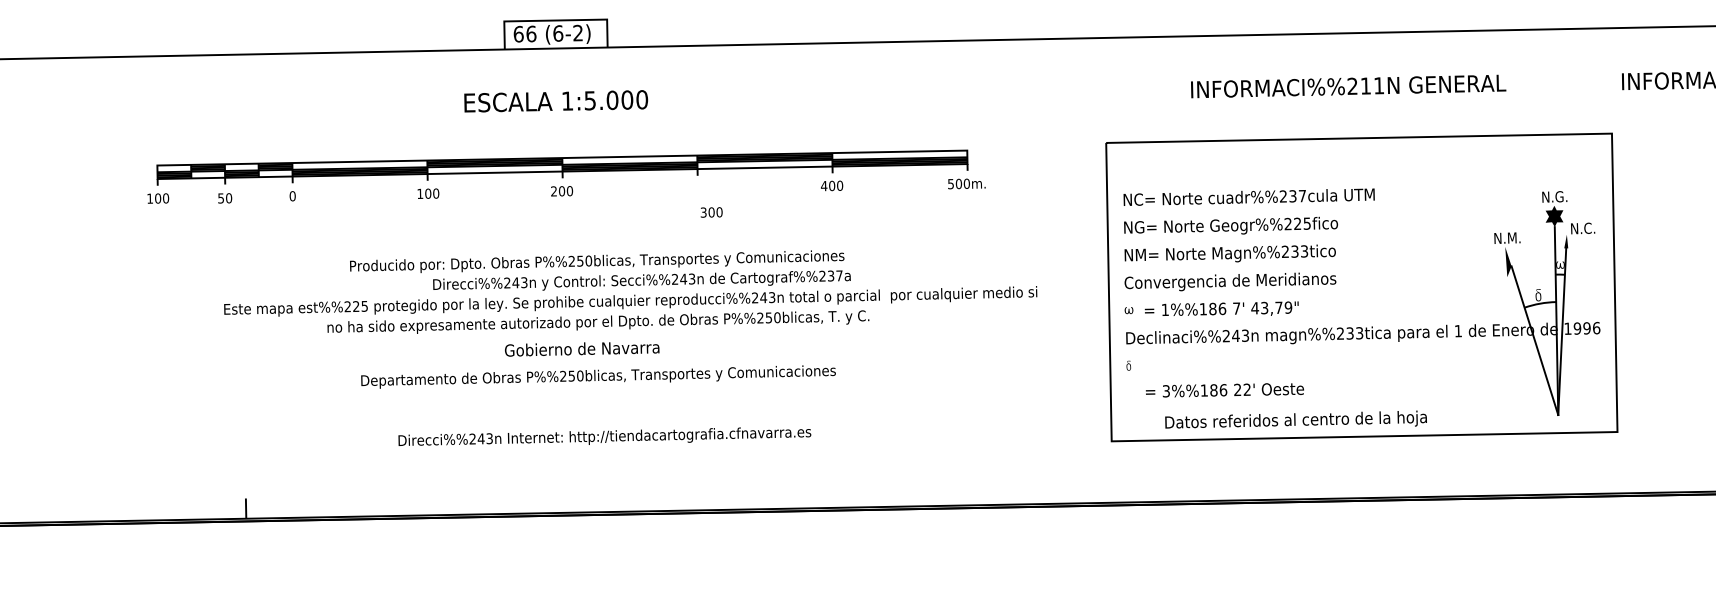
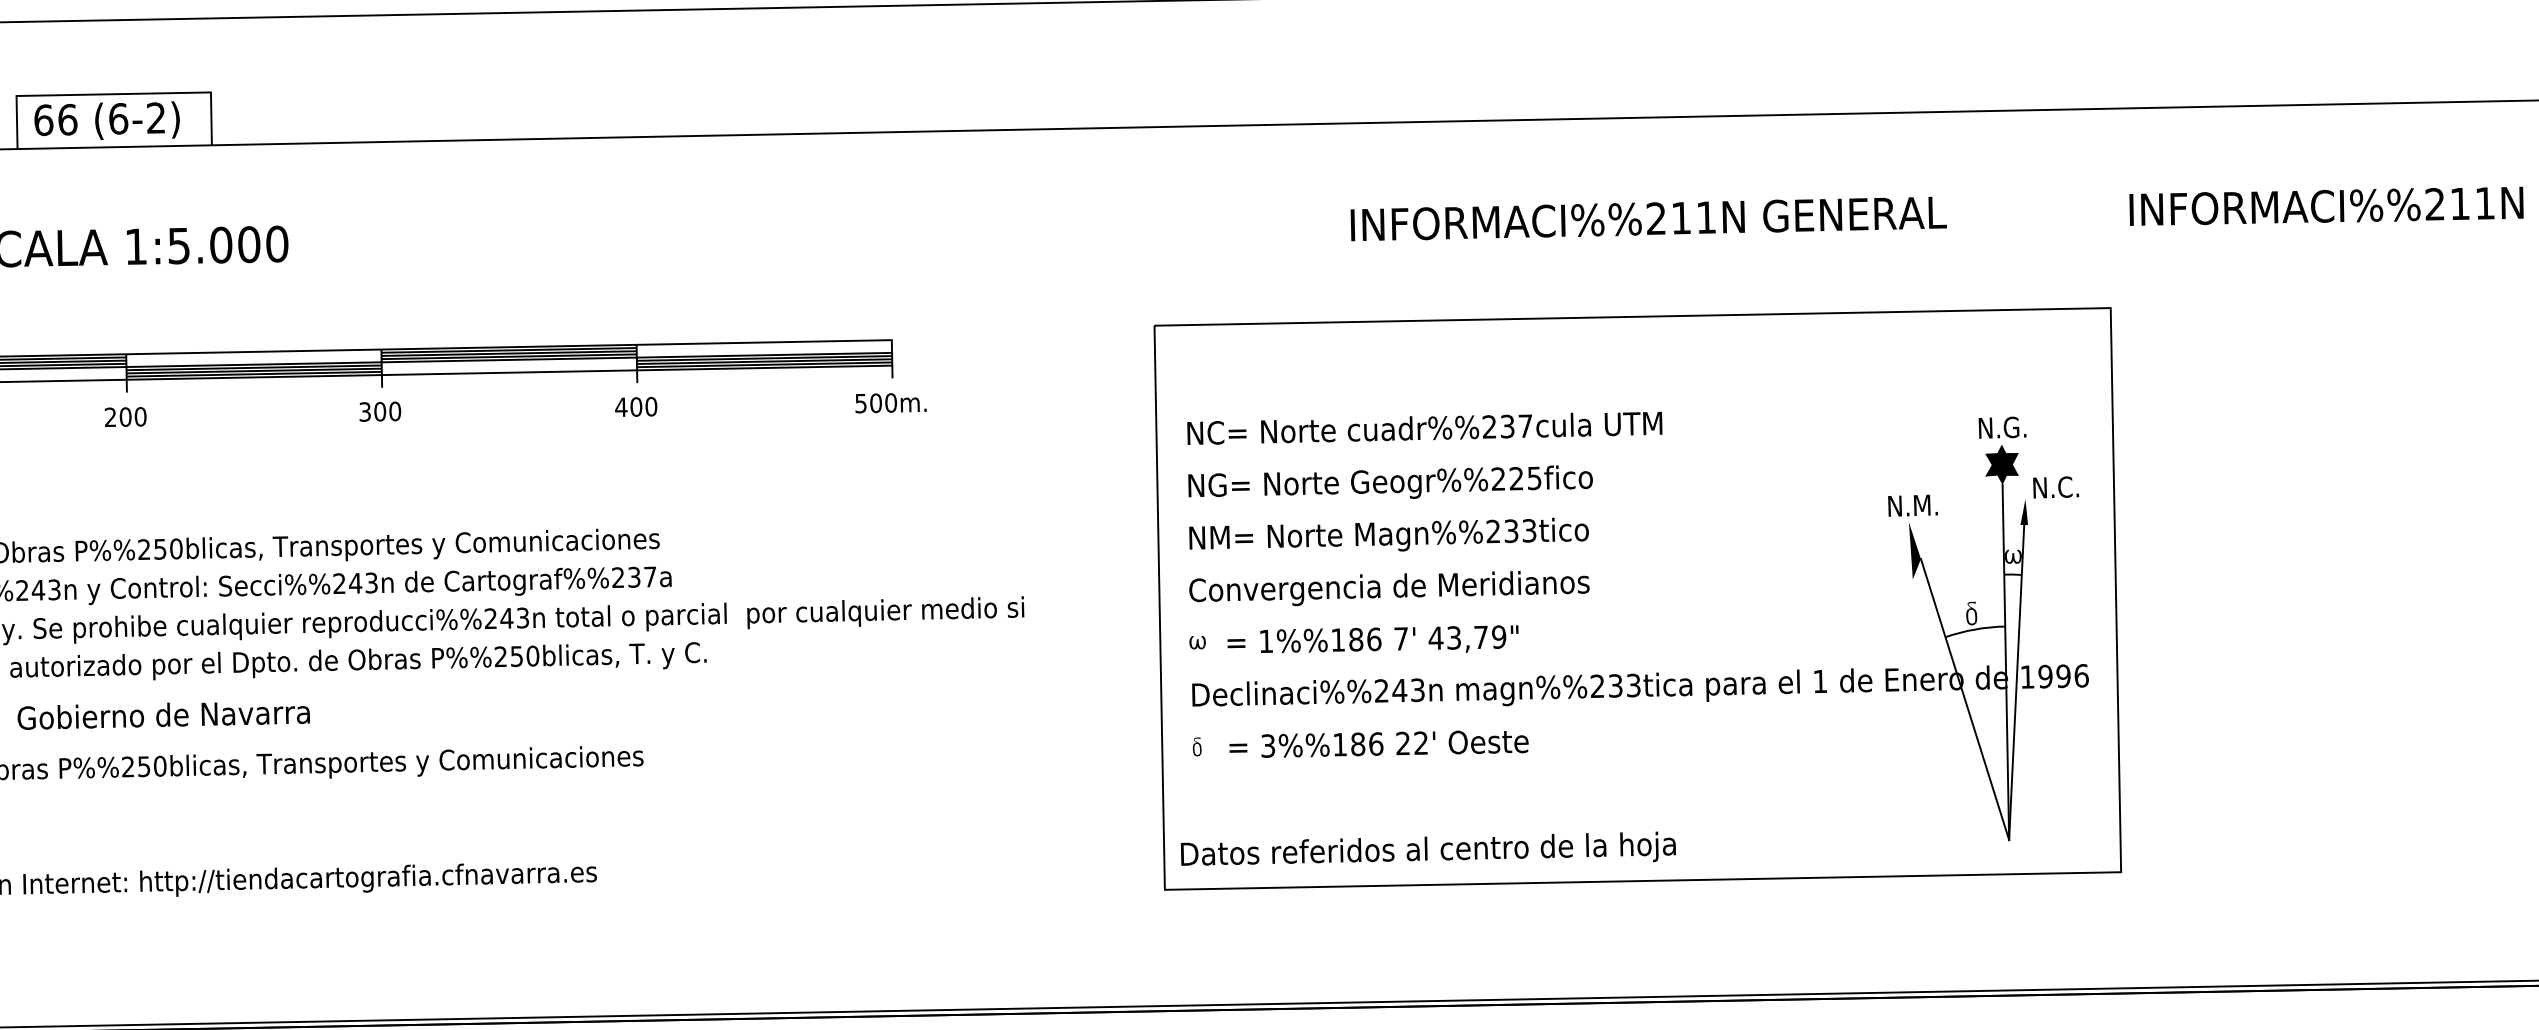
text: (1348, 86) -> (1648, 218), moved
text: (711, 212) -> (379, 411), moved
text: (1224, 390) -> (1378, 744), moved
text: (1295, 419) -> (1427, 848), moved

